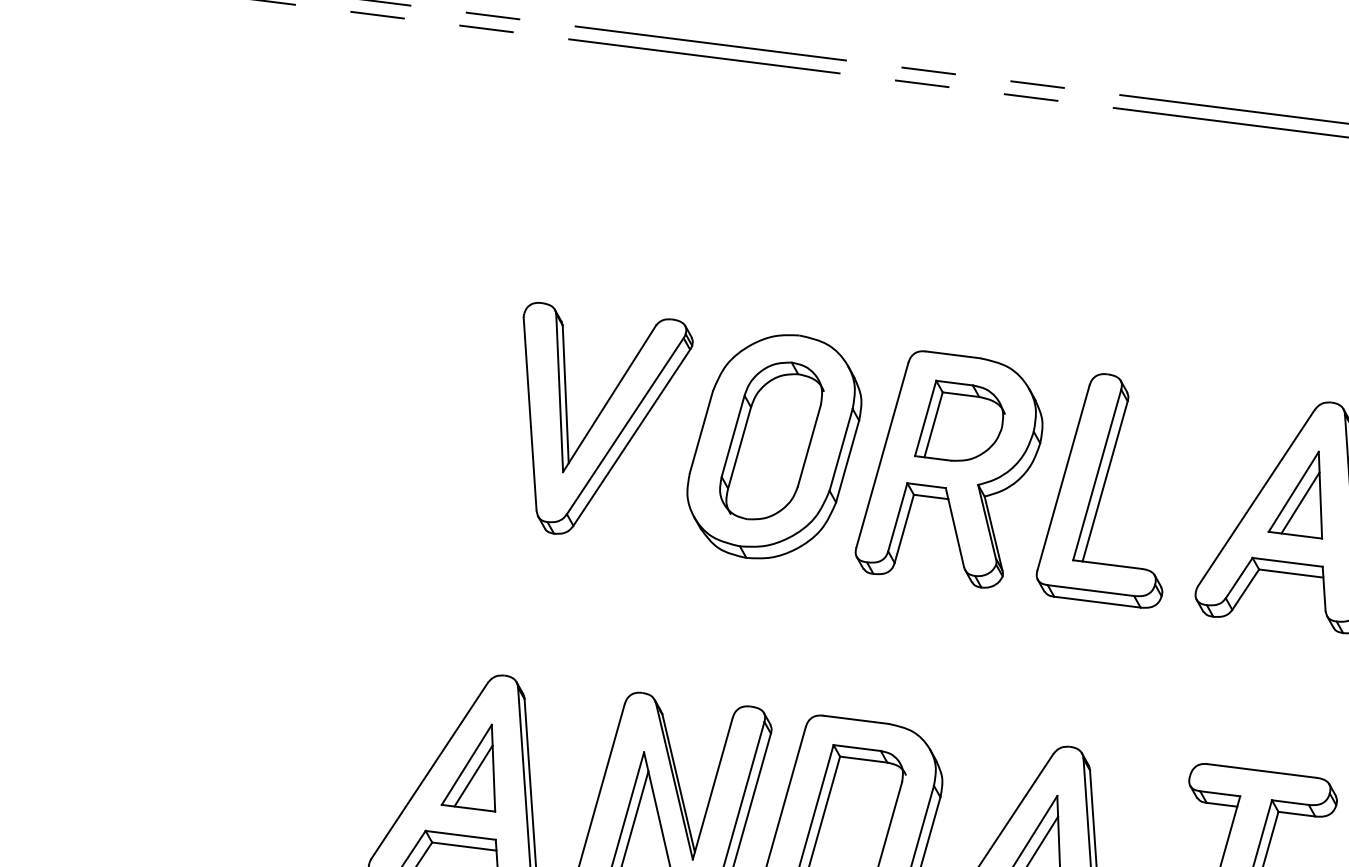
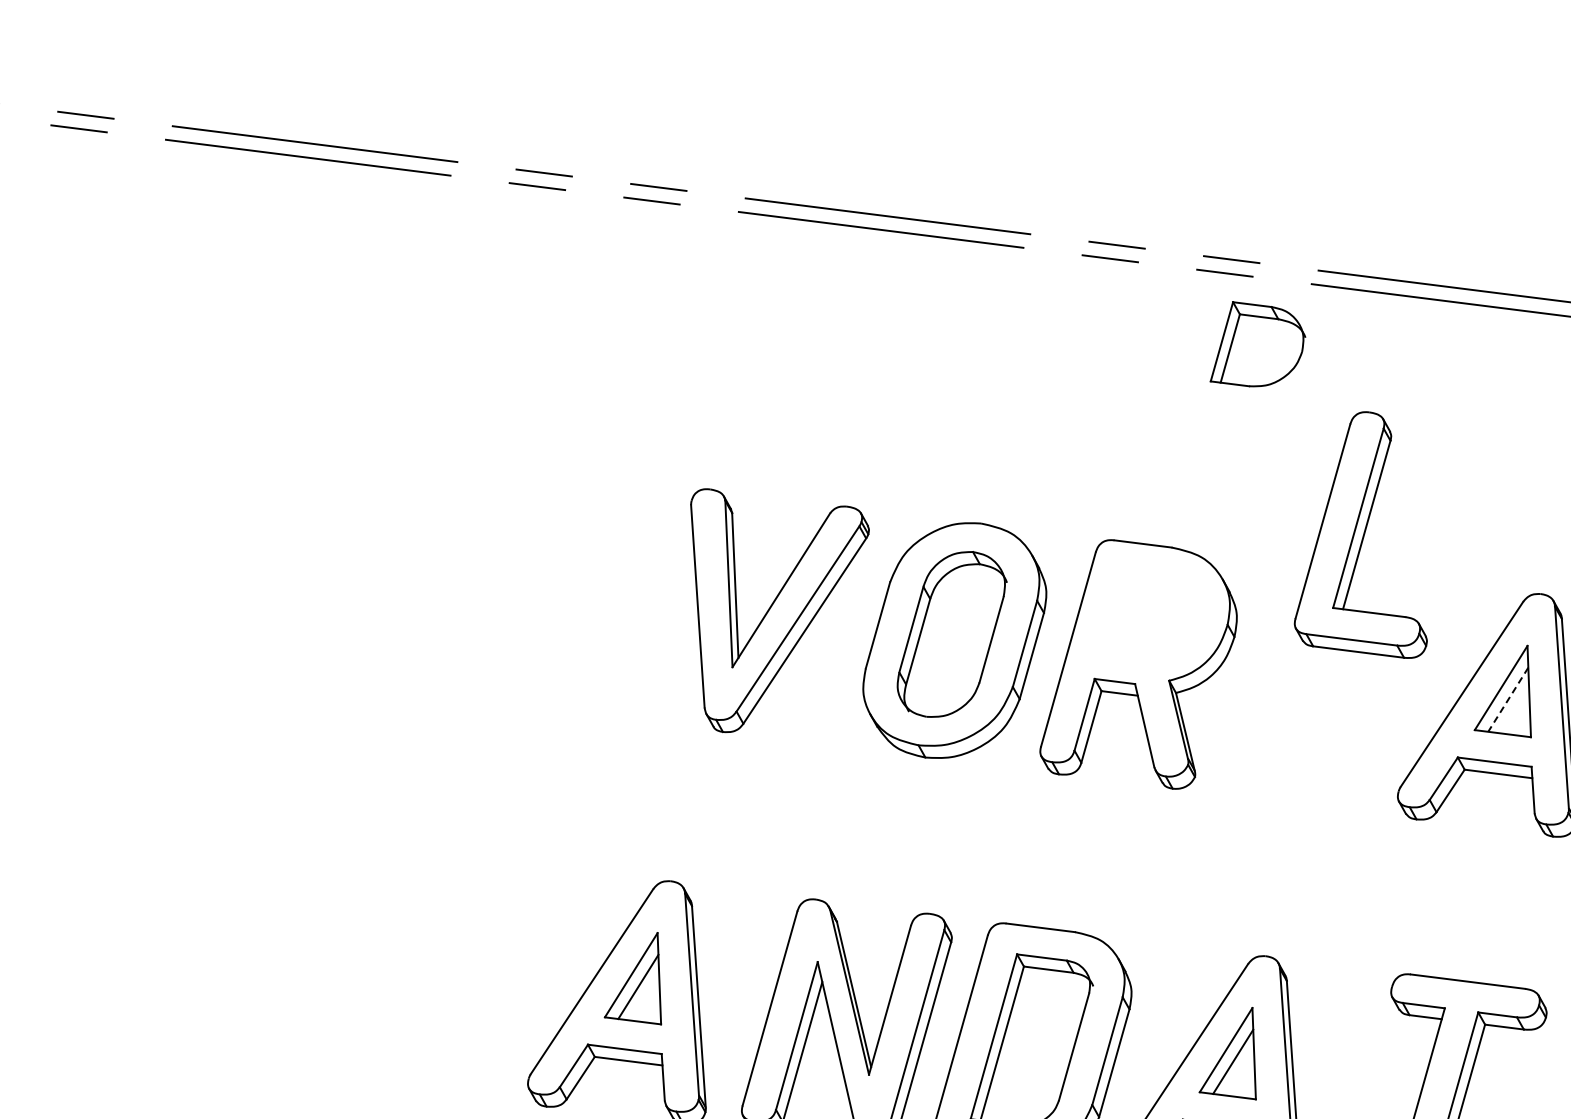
part: (959, 421) -> (1257, 344), moved
part: (1099, 490) -> (1360, 534), moved
line: (1300, 502) -> (1508, 699), solid -> dashed

